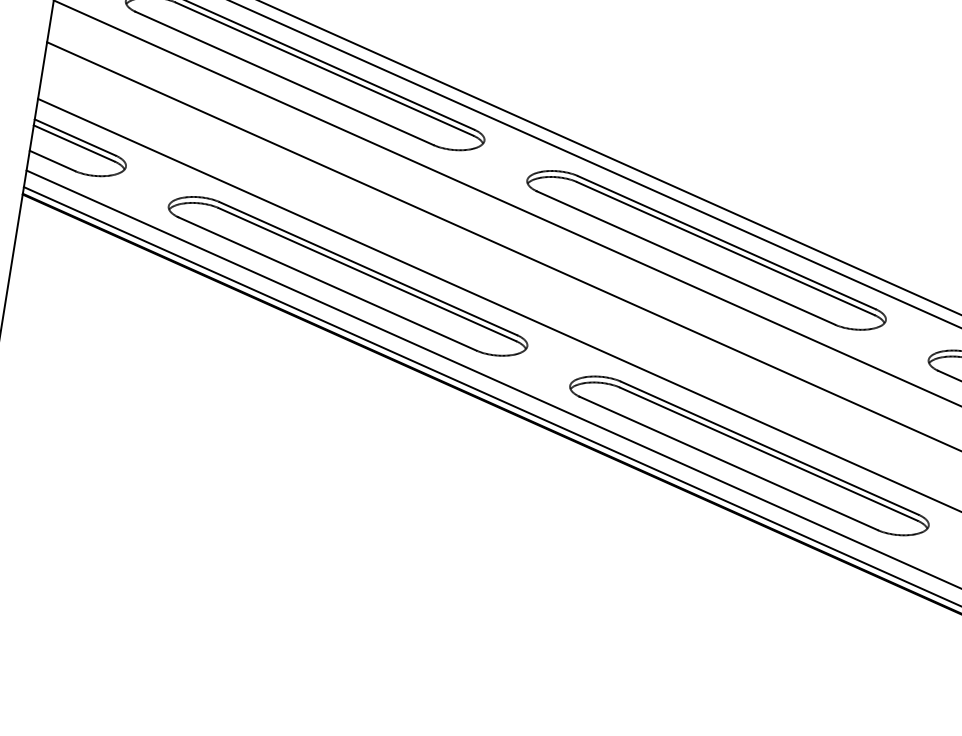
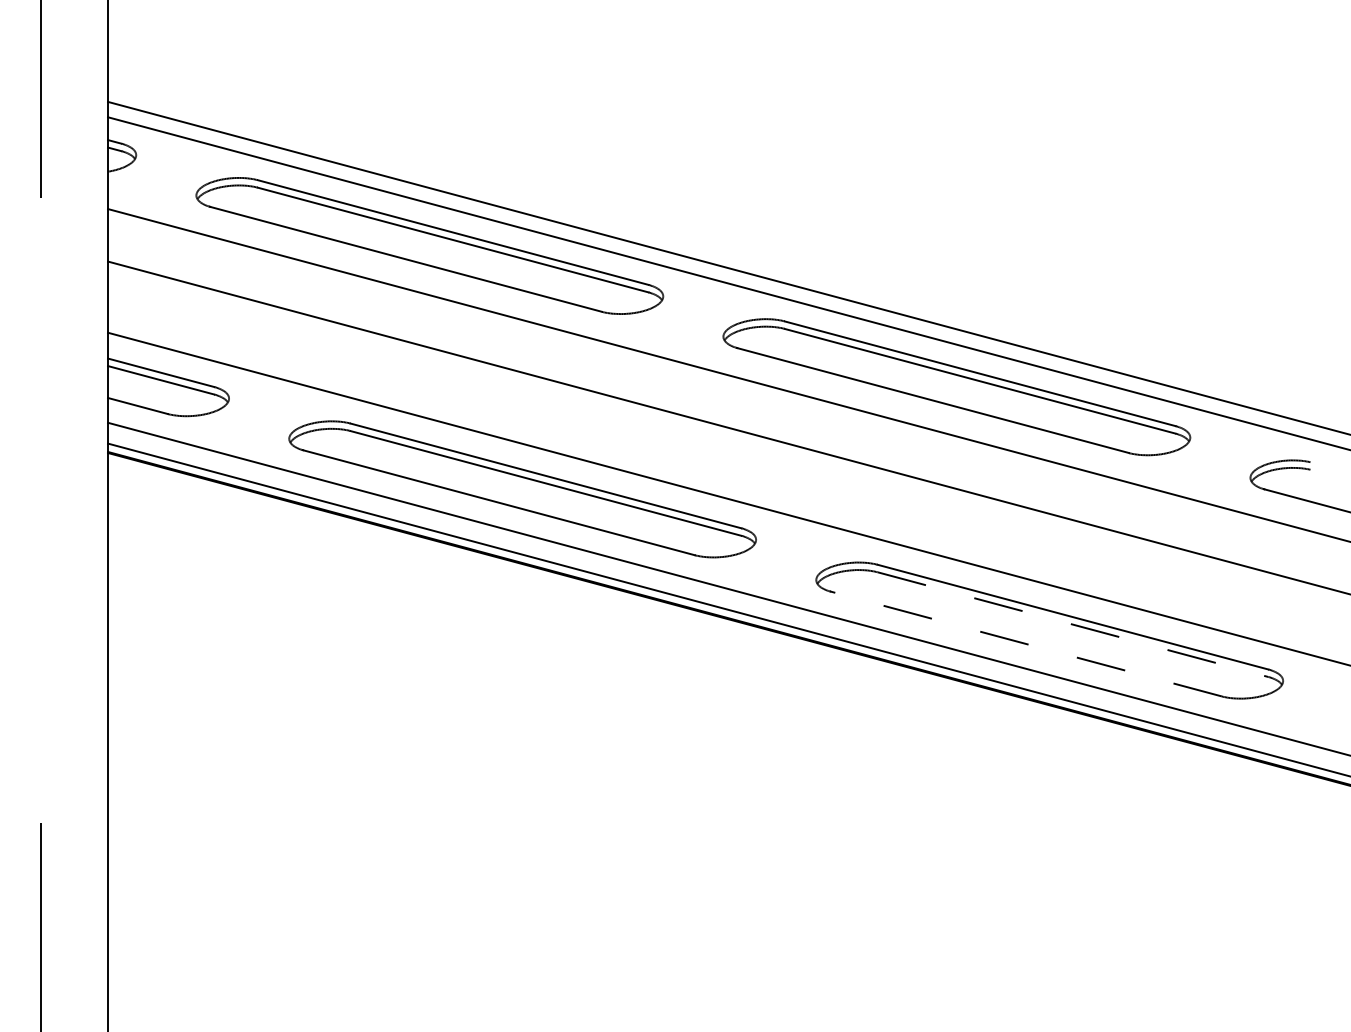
line: (769, 454) -> (1073, 624), solid -> dashed
line: (728, 463) -> (1025, 643), solid -> dashed

